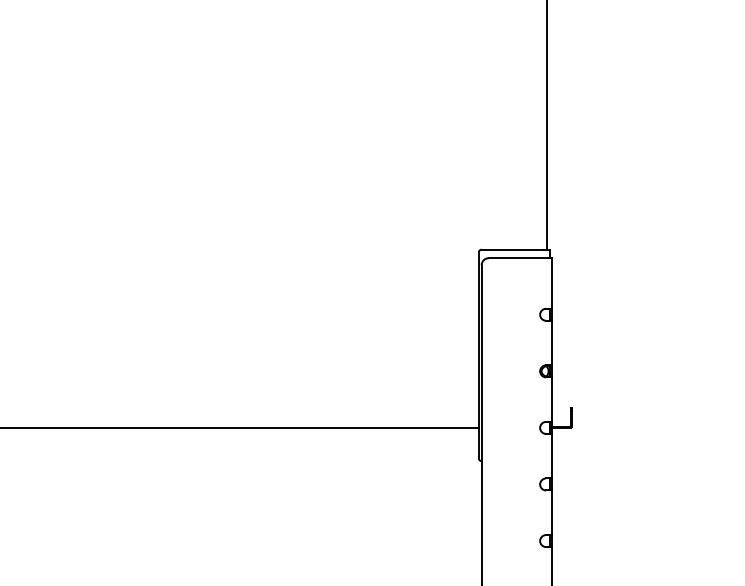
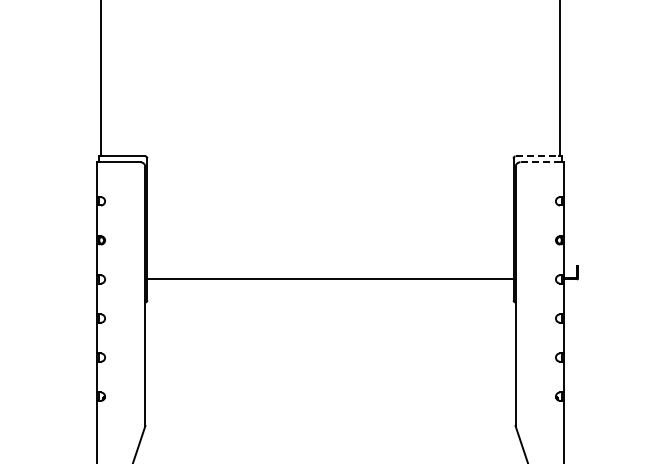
line: (513, 249) -> (537, 156), solid -> dashed
line: (517, 258) -> (540, 162), solid -> dashed

